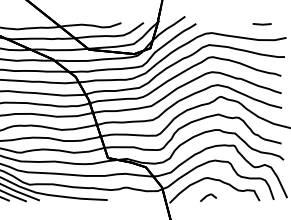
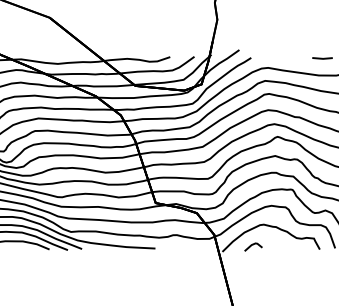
line: (208, 196) -> (253, 245), moved

